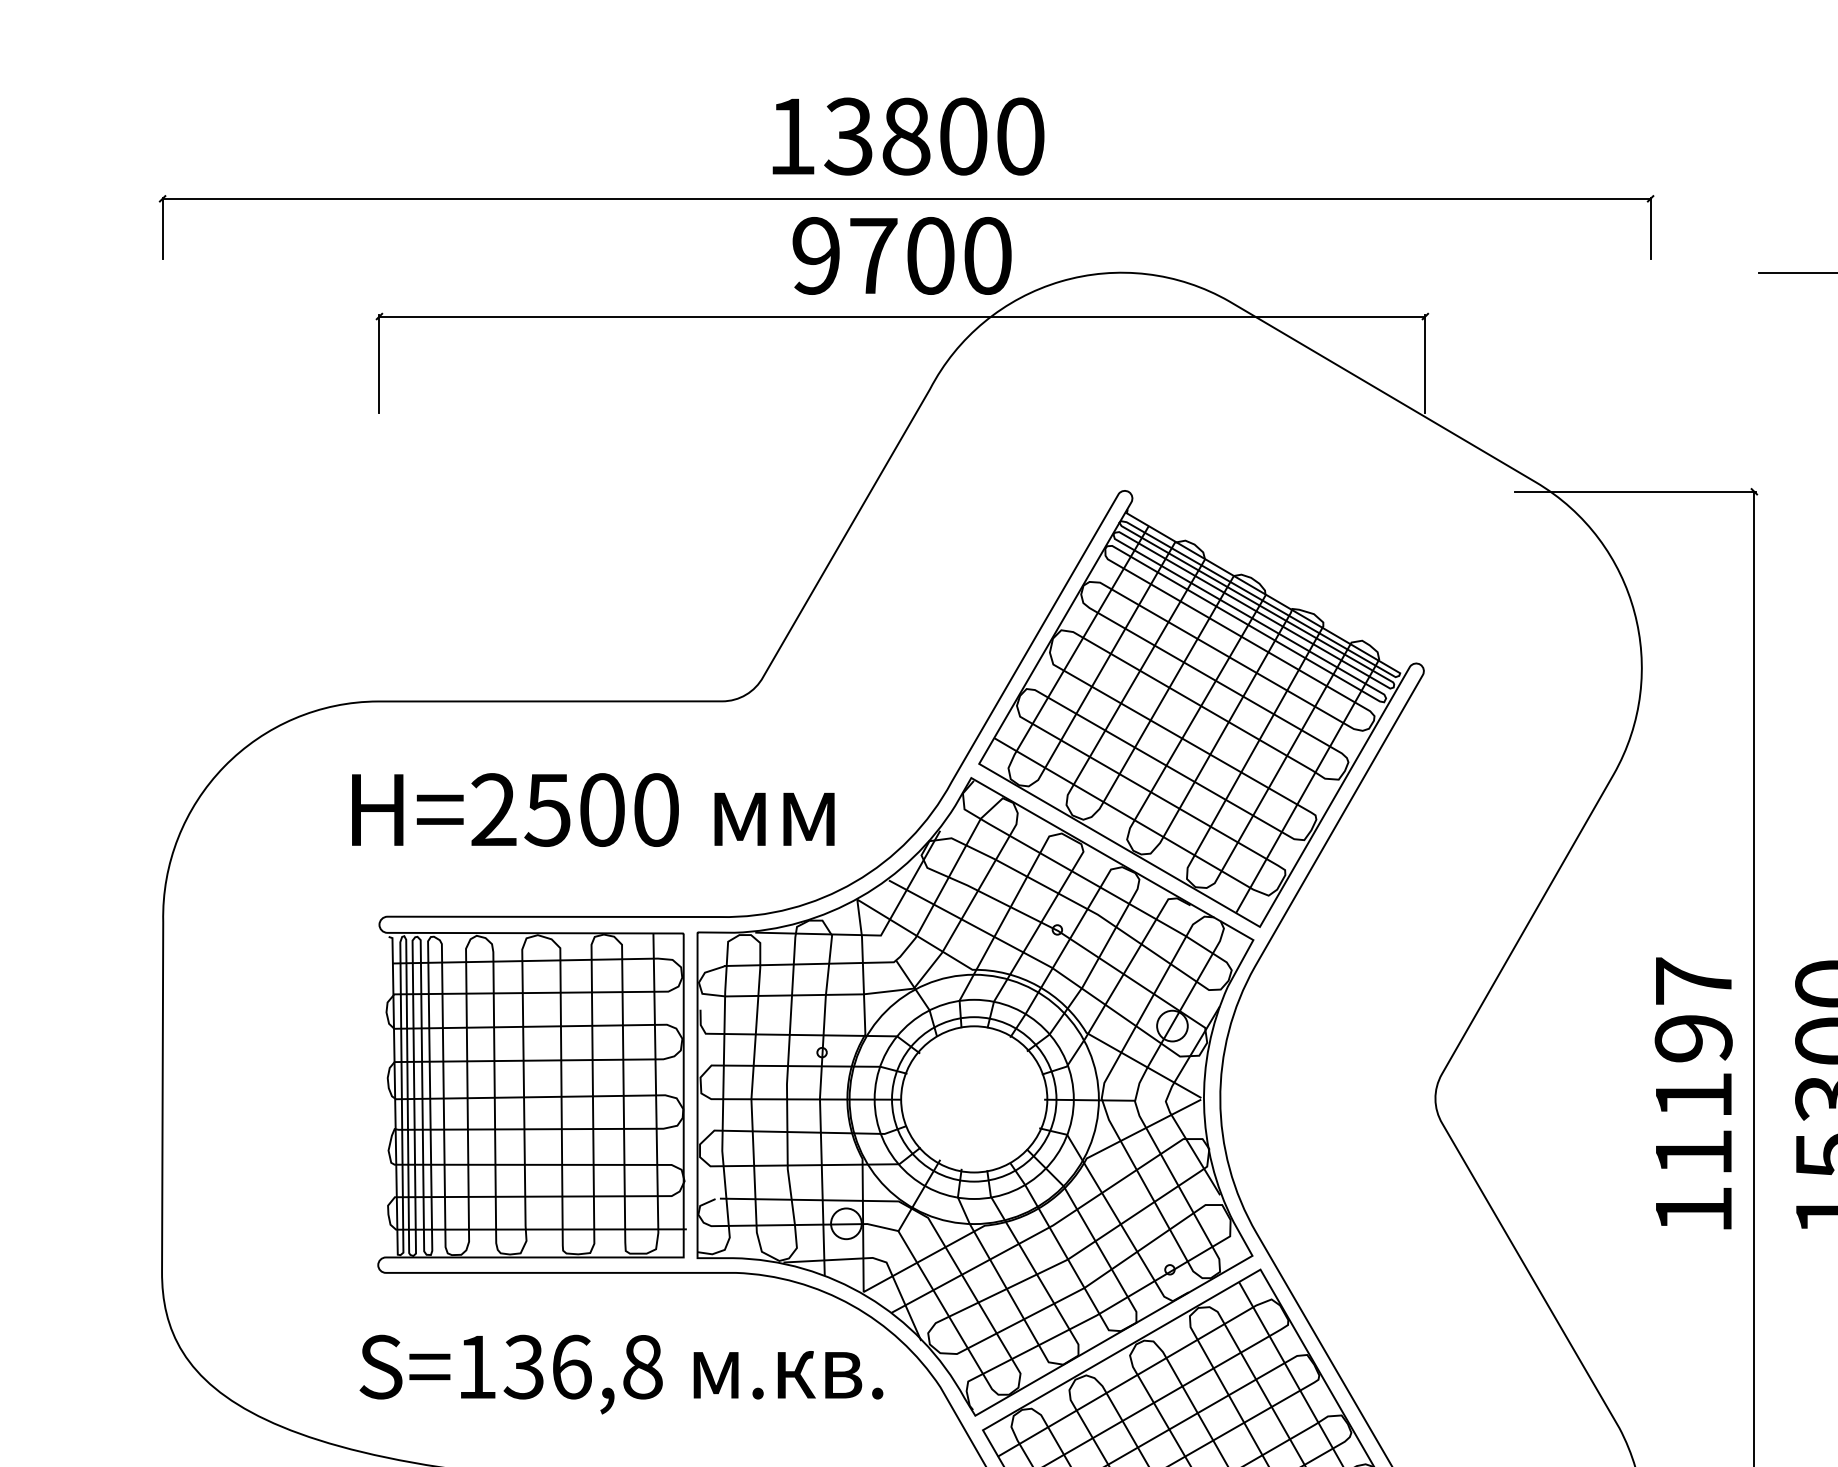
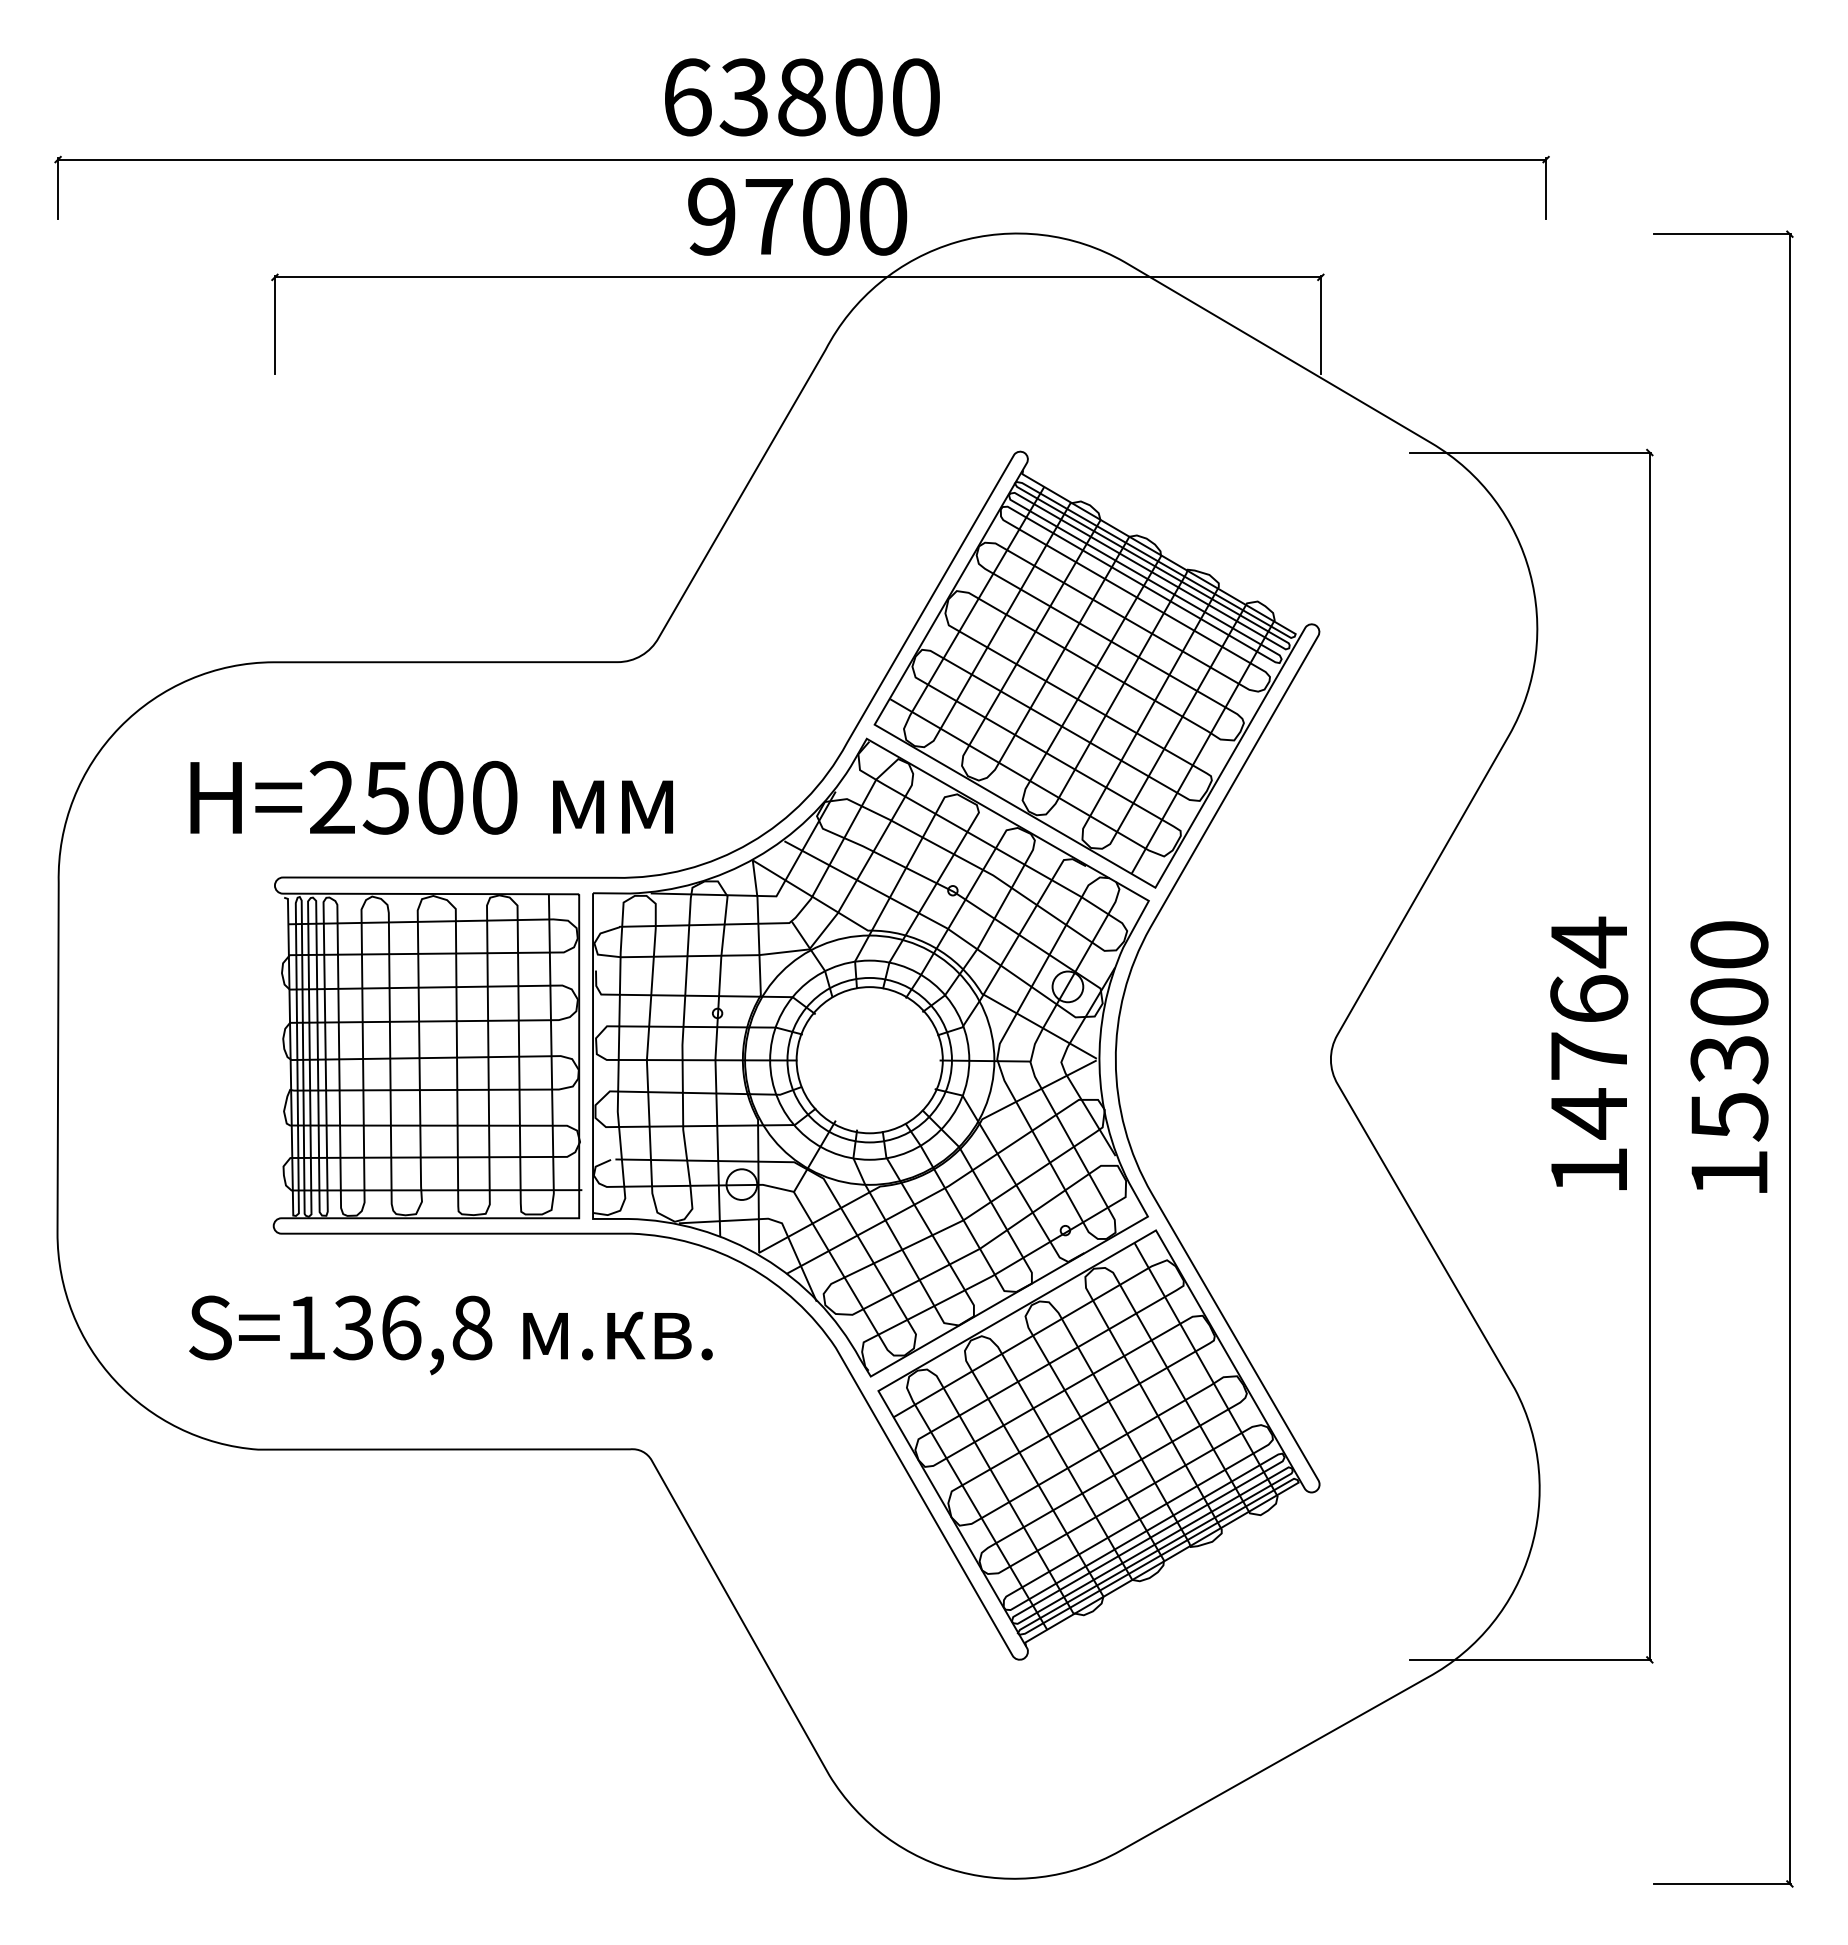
text: (793, 136) -> (688, 97), 13800 -> 63800
text: (593, 809) -> (431, 797), moved
text: (1694, 1066) -> (1589, 1027), 11197 -> 14764
text: (621, 1374) -> (450, 1335), moved

